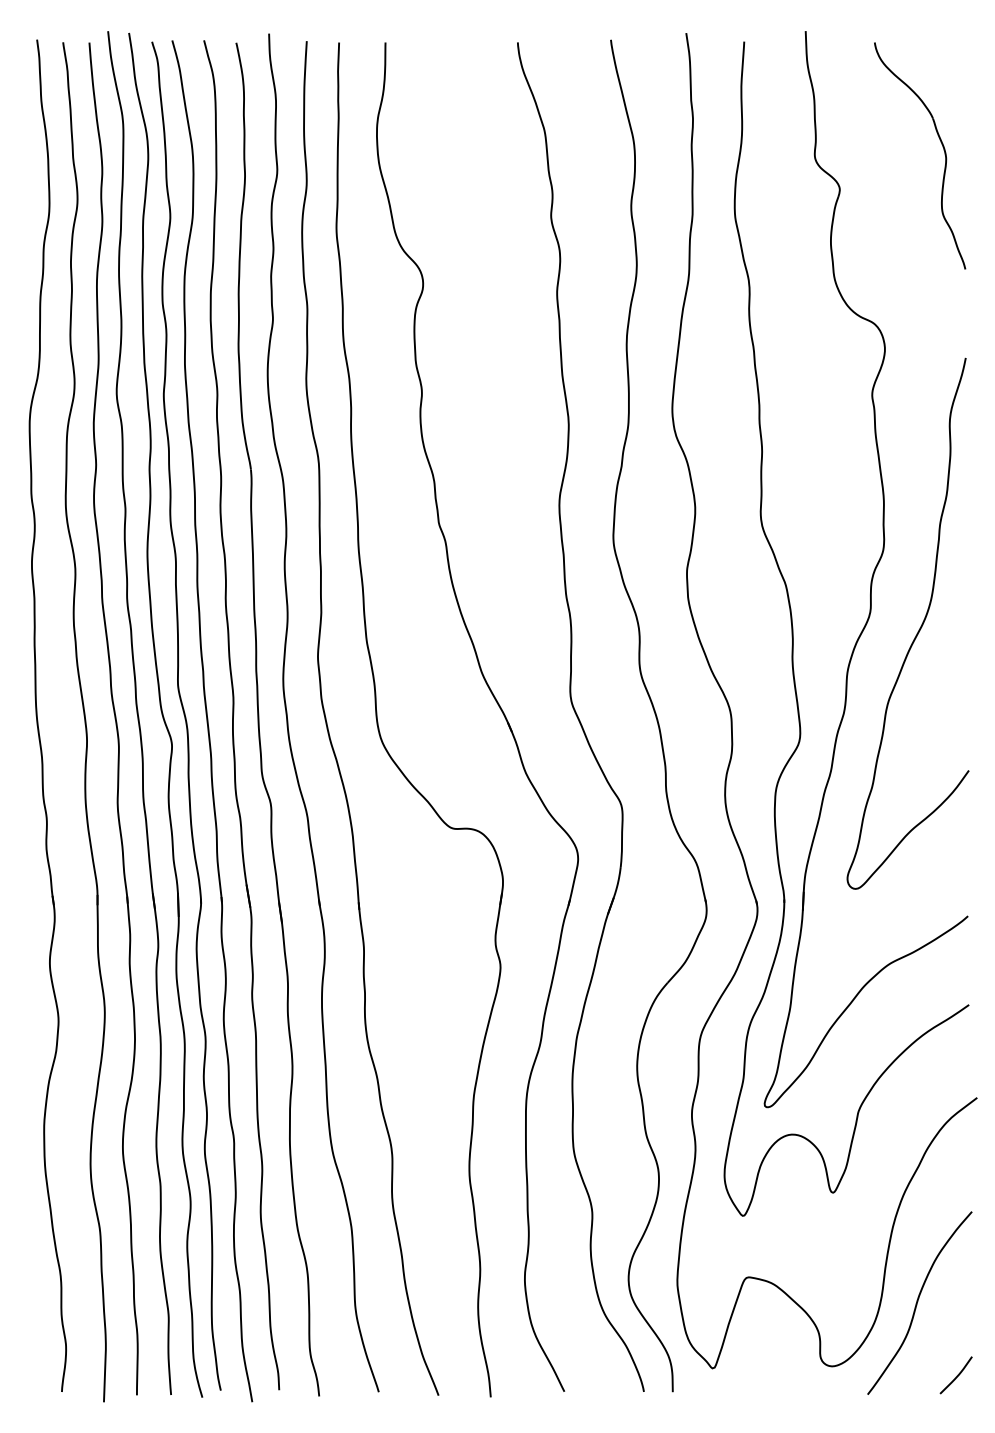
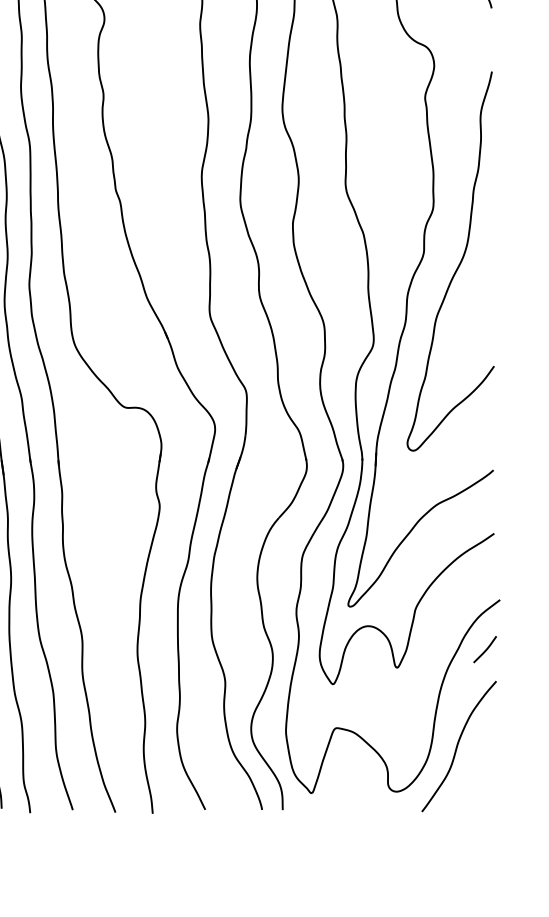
curve: (956, 1375) -> (485, 649), moved

